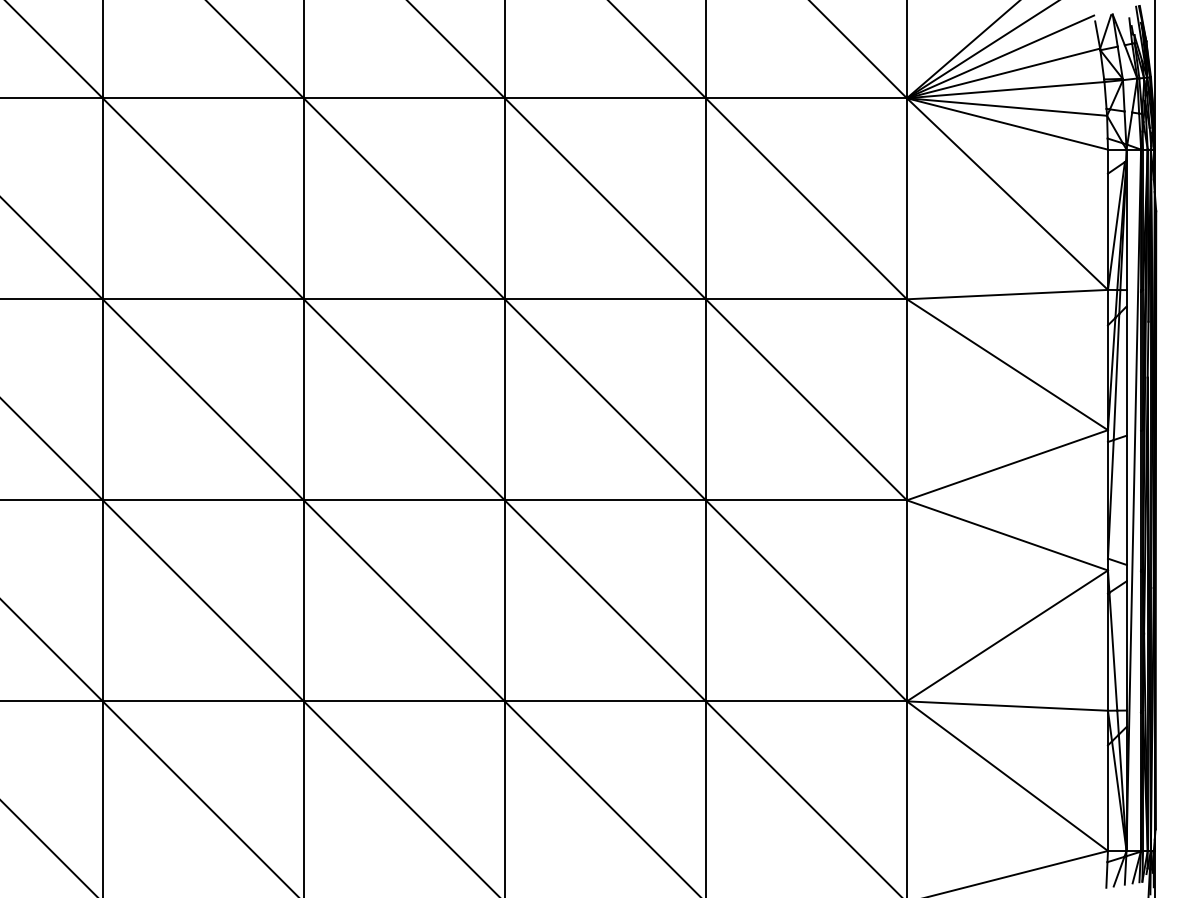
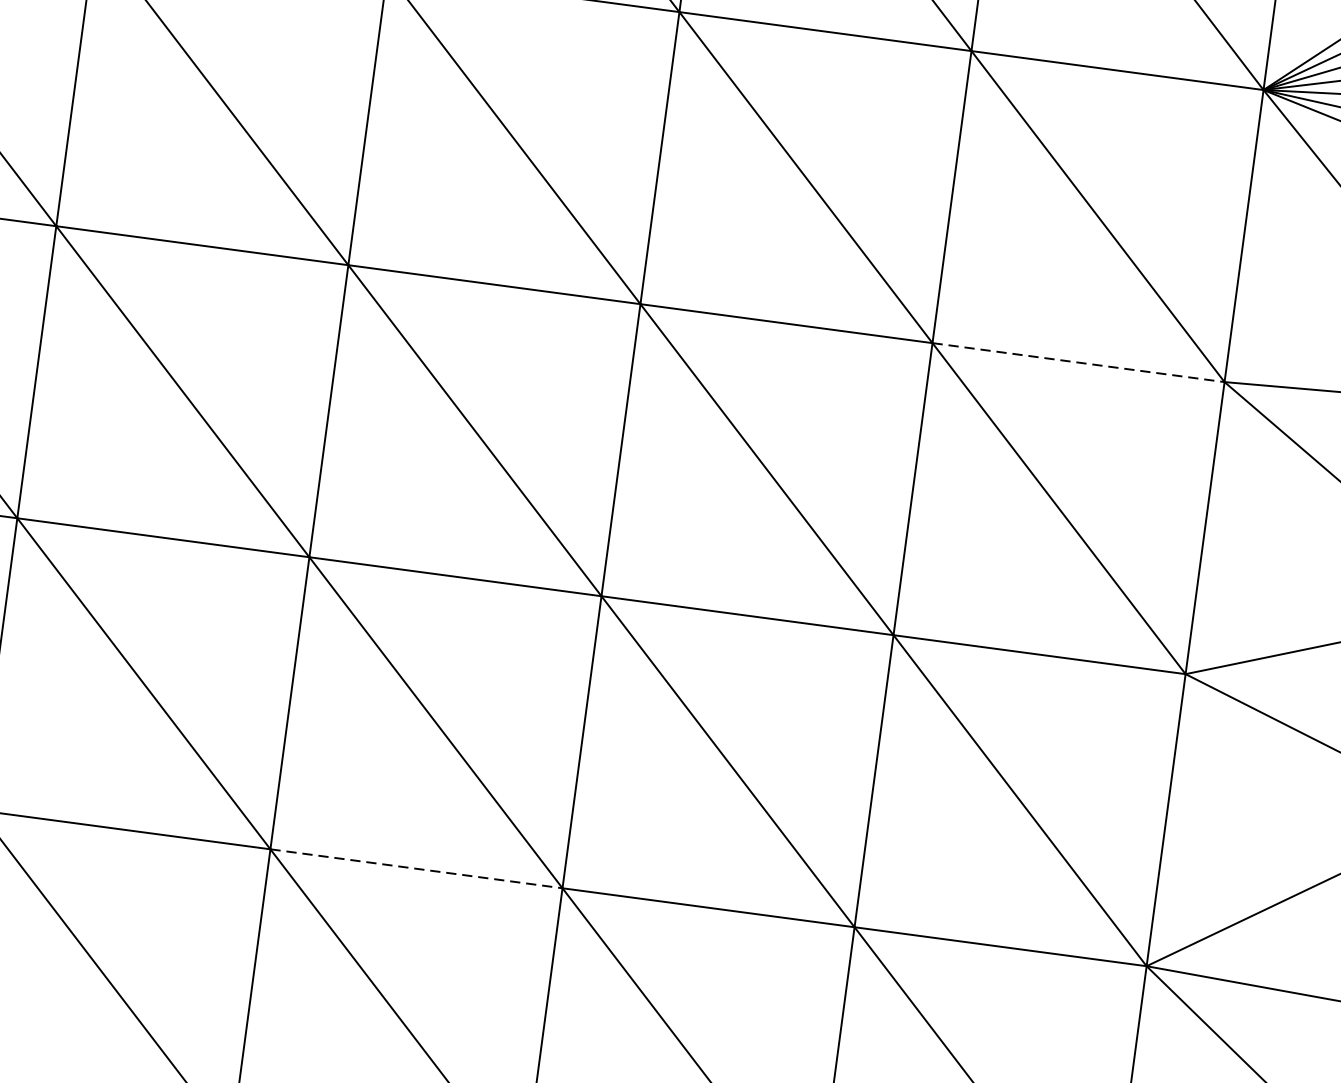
line: (806, 299) -> (1078, 362), solid -> dashed
line: (404, 701) -> (416, 869), solid -> dashed

